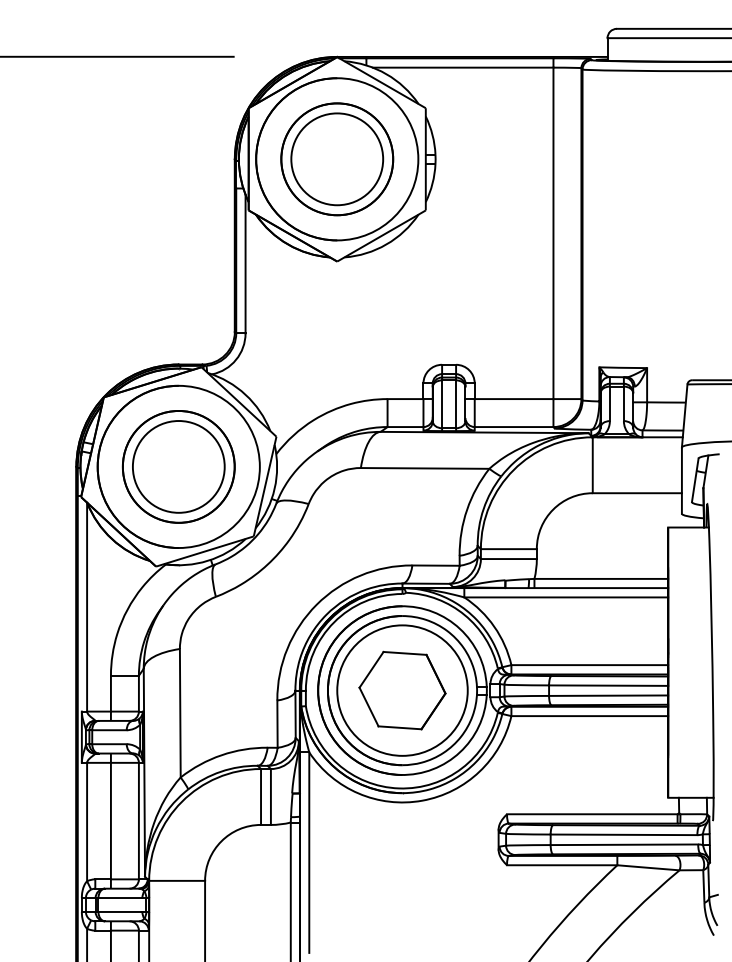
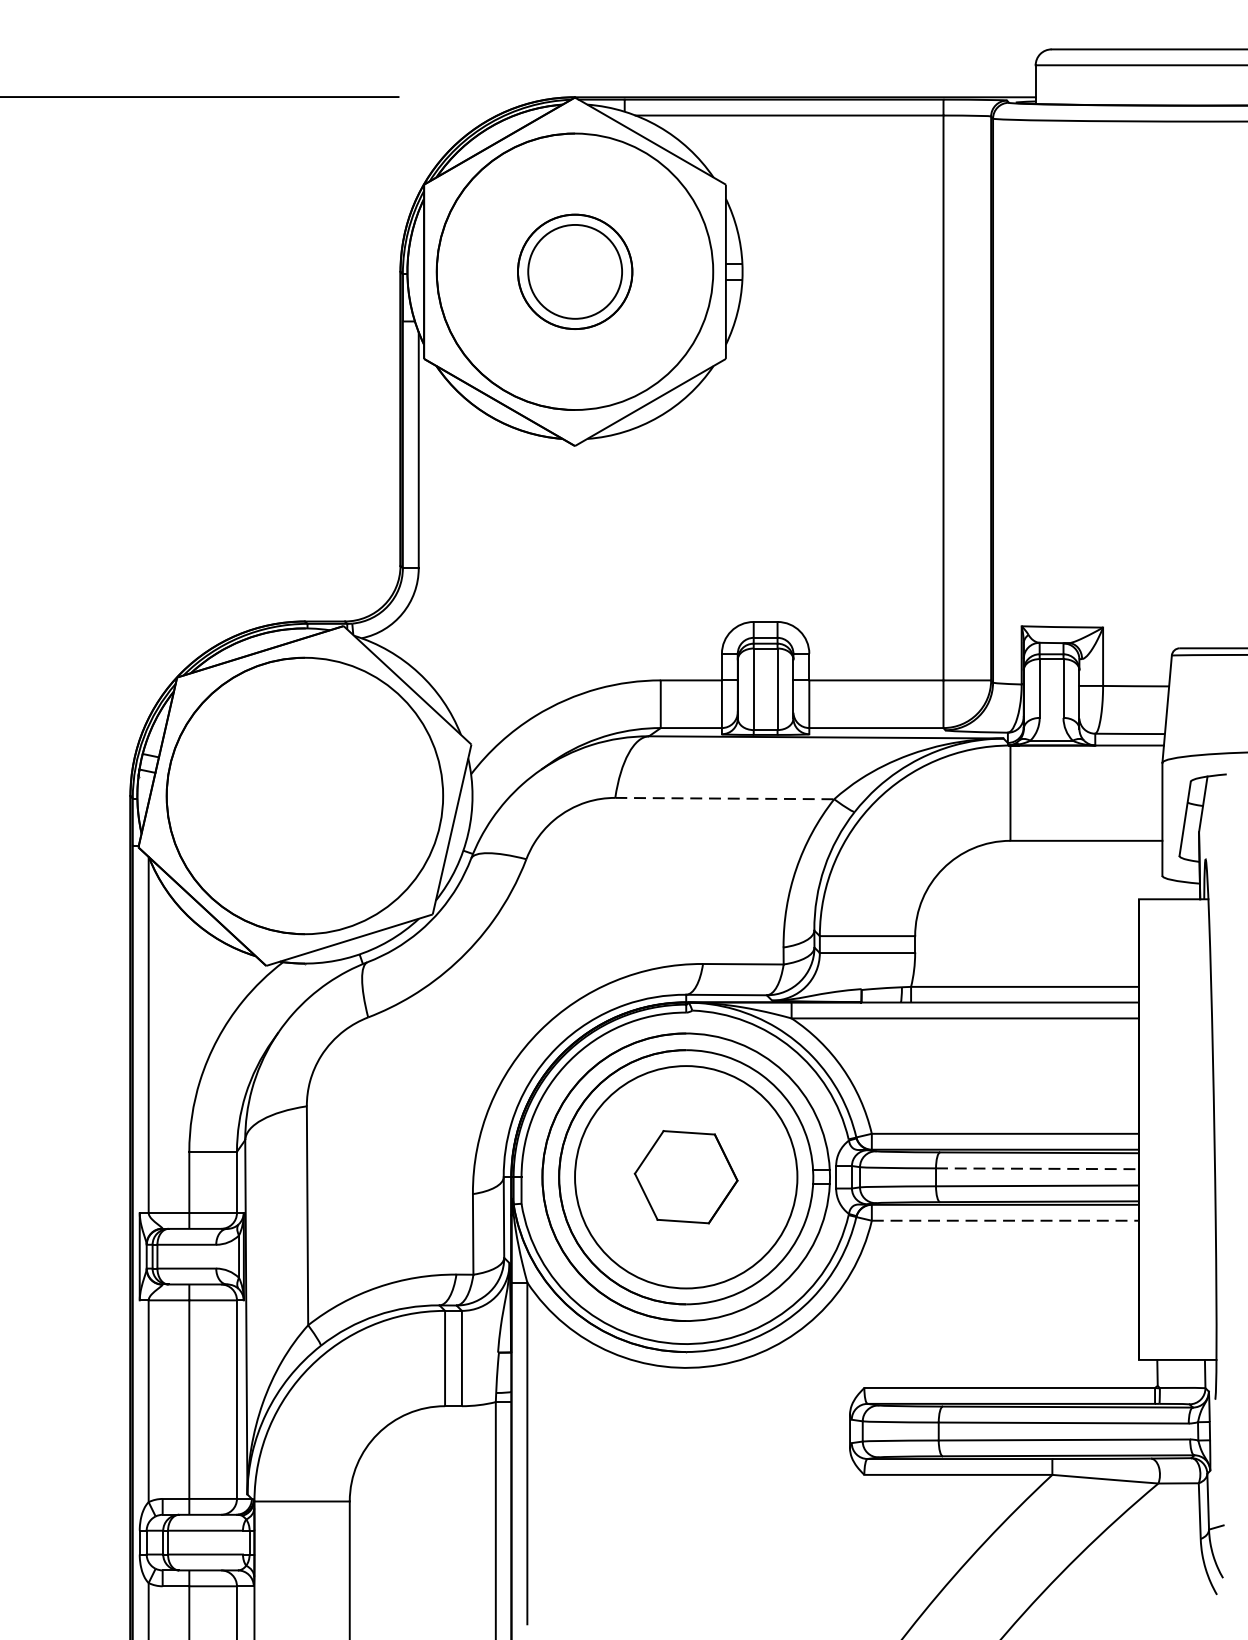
part: (337, 159) -> (575, 272), size x0.6
part: (178, 466) -> (304, 795), removed
line: (425, 468) -> (725, 798), solid -> dashed
line: (608, 685) -> (1037, 1168), solid -> dashed
part: (402, 690) -> (686, 1177), size x0.7
line: (590, 716) -> (1006, 1221), solid -> dashed

